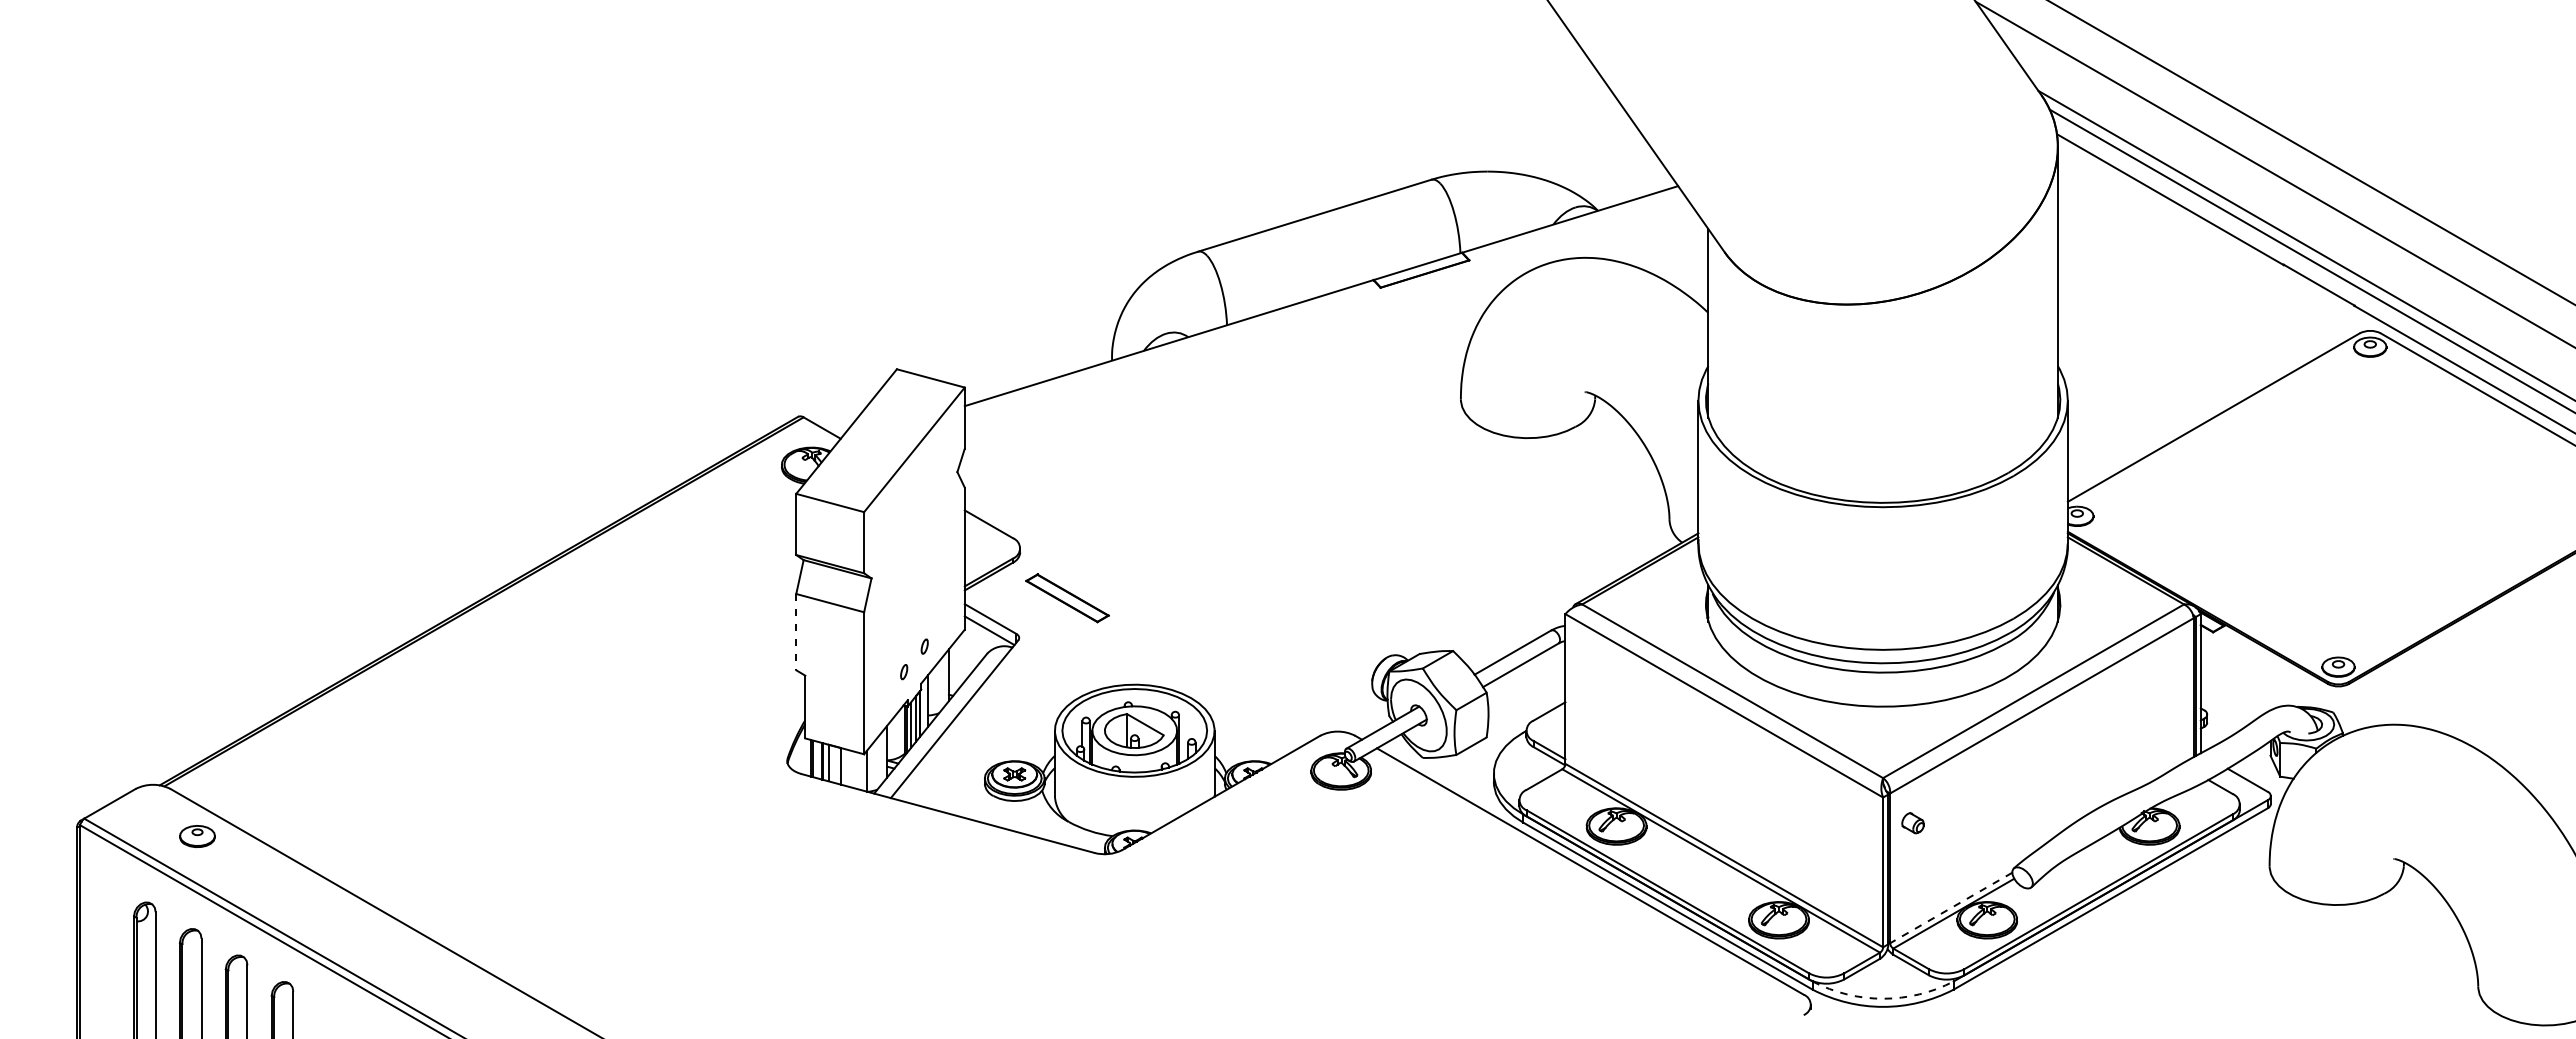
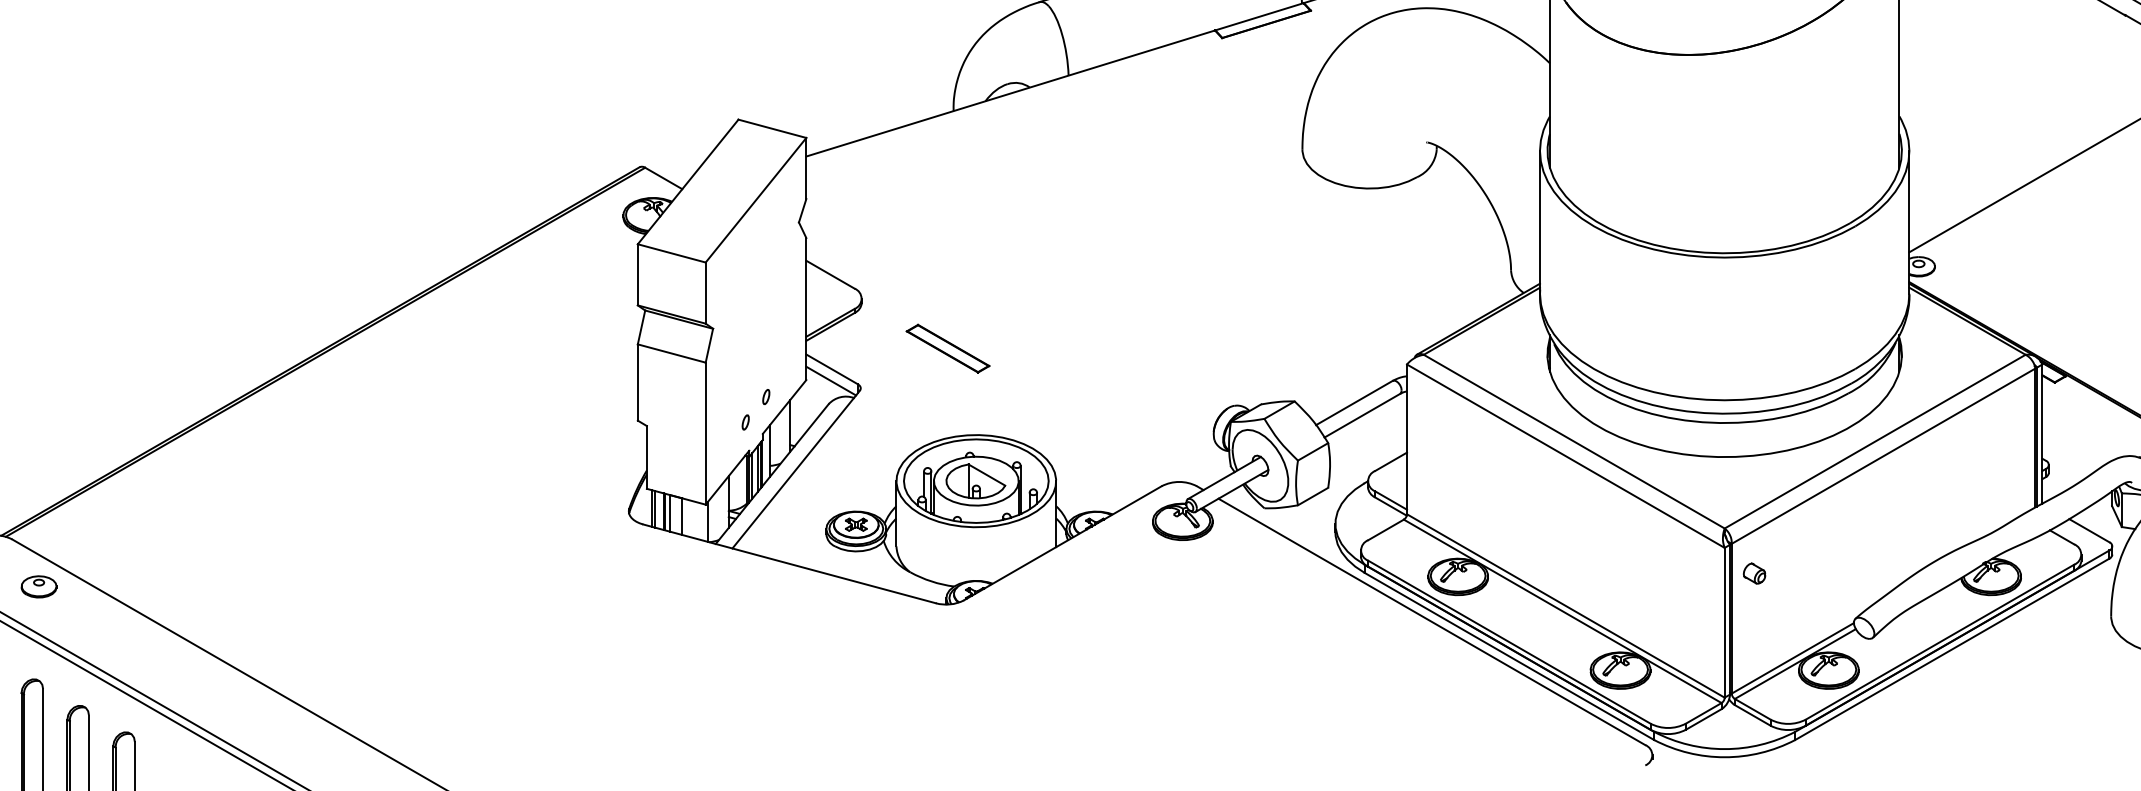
part: (1067, 598) -> (948, 348), moved
line: (796, 632) -> (638, 382), dashed -> solid
line: (1950, 908) -> (1792, 658), dashed -> solid
arc: (1883, 998) -> (1725, 748), dashed -> solid

